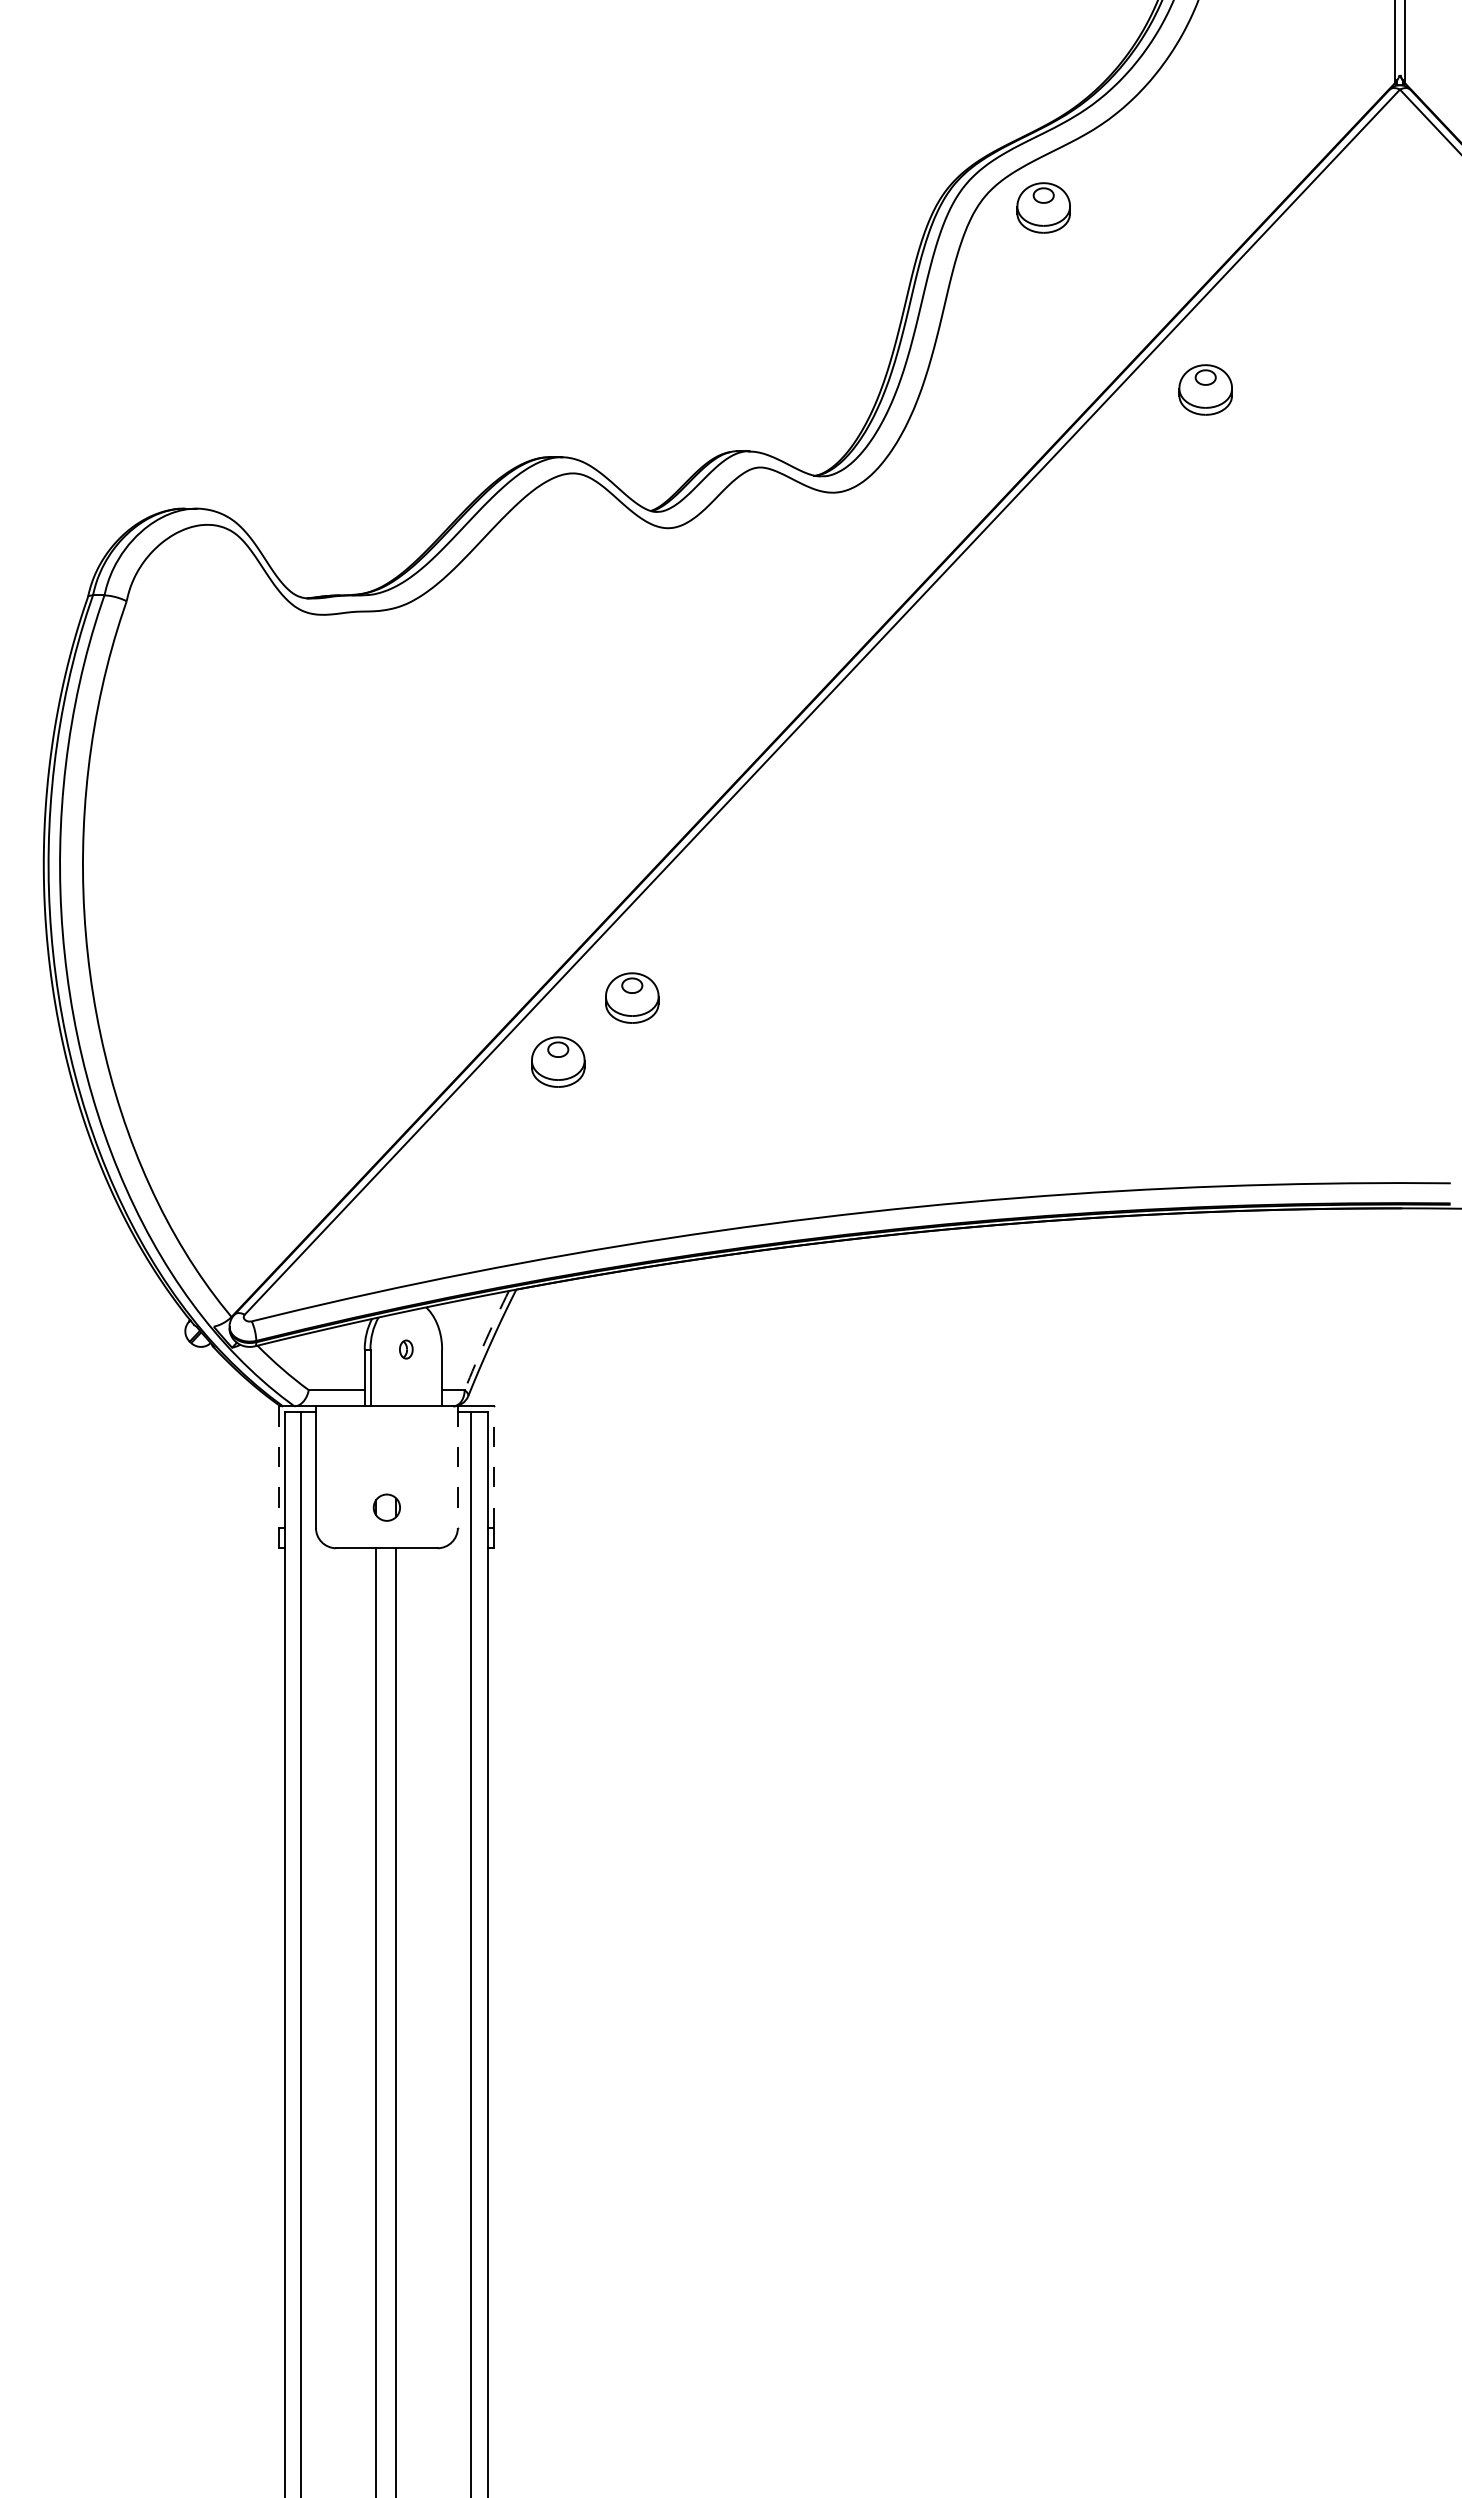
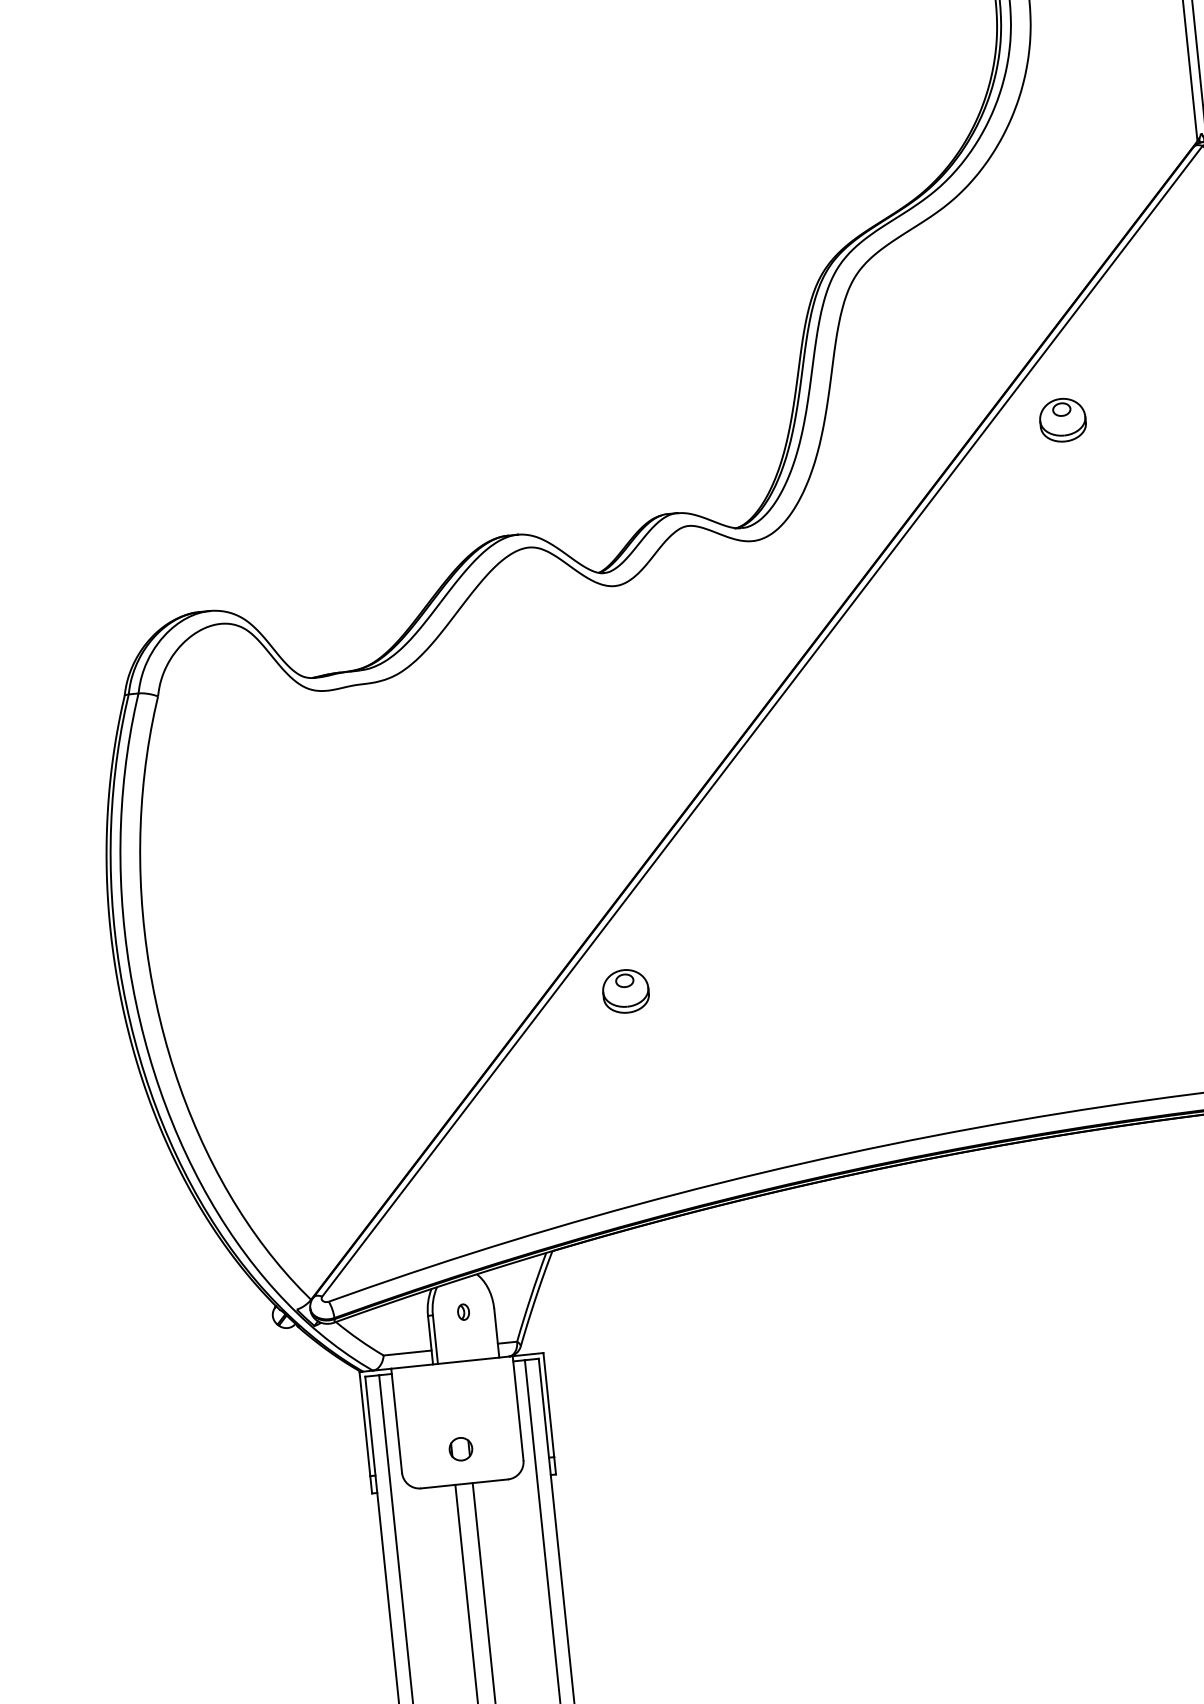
part: (1043, 207) -> (907, 278), removed
part: (558, 1061) -> (568, 1052), removed
arc: (485, 1340) -> (530, 1297), dashed -> solid
line: (278, 1467) -> (364, 1424), dashed -> solid
line: (457, 1467) -> (517, 1408), dashed -> solid
line: (493, 1467) -> (548, 1405), dashed -> solid

